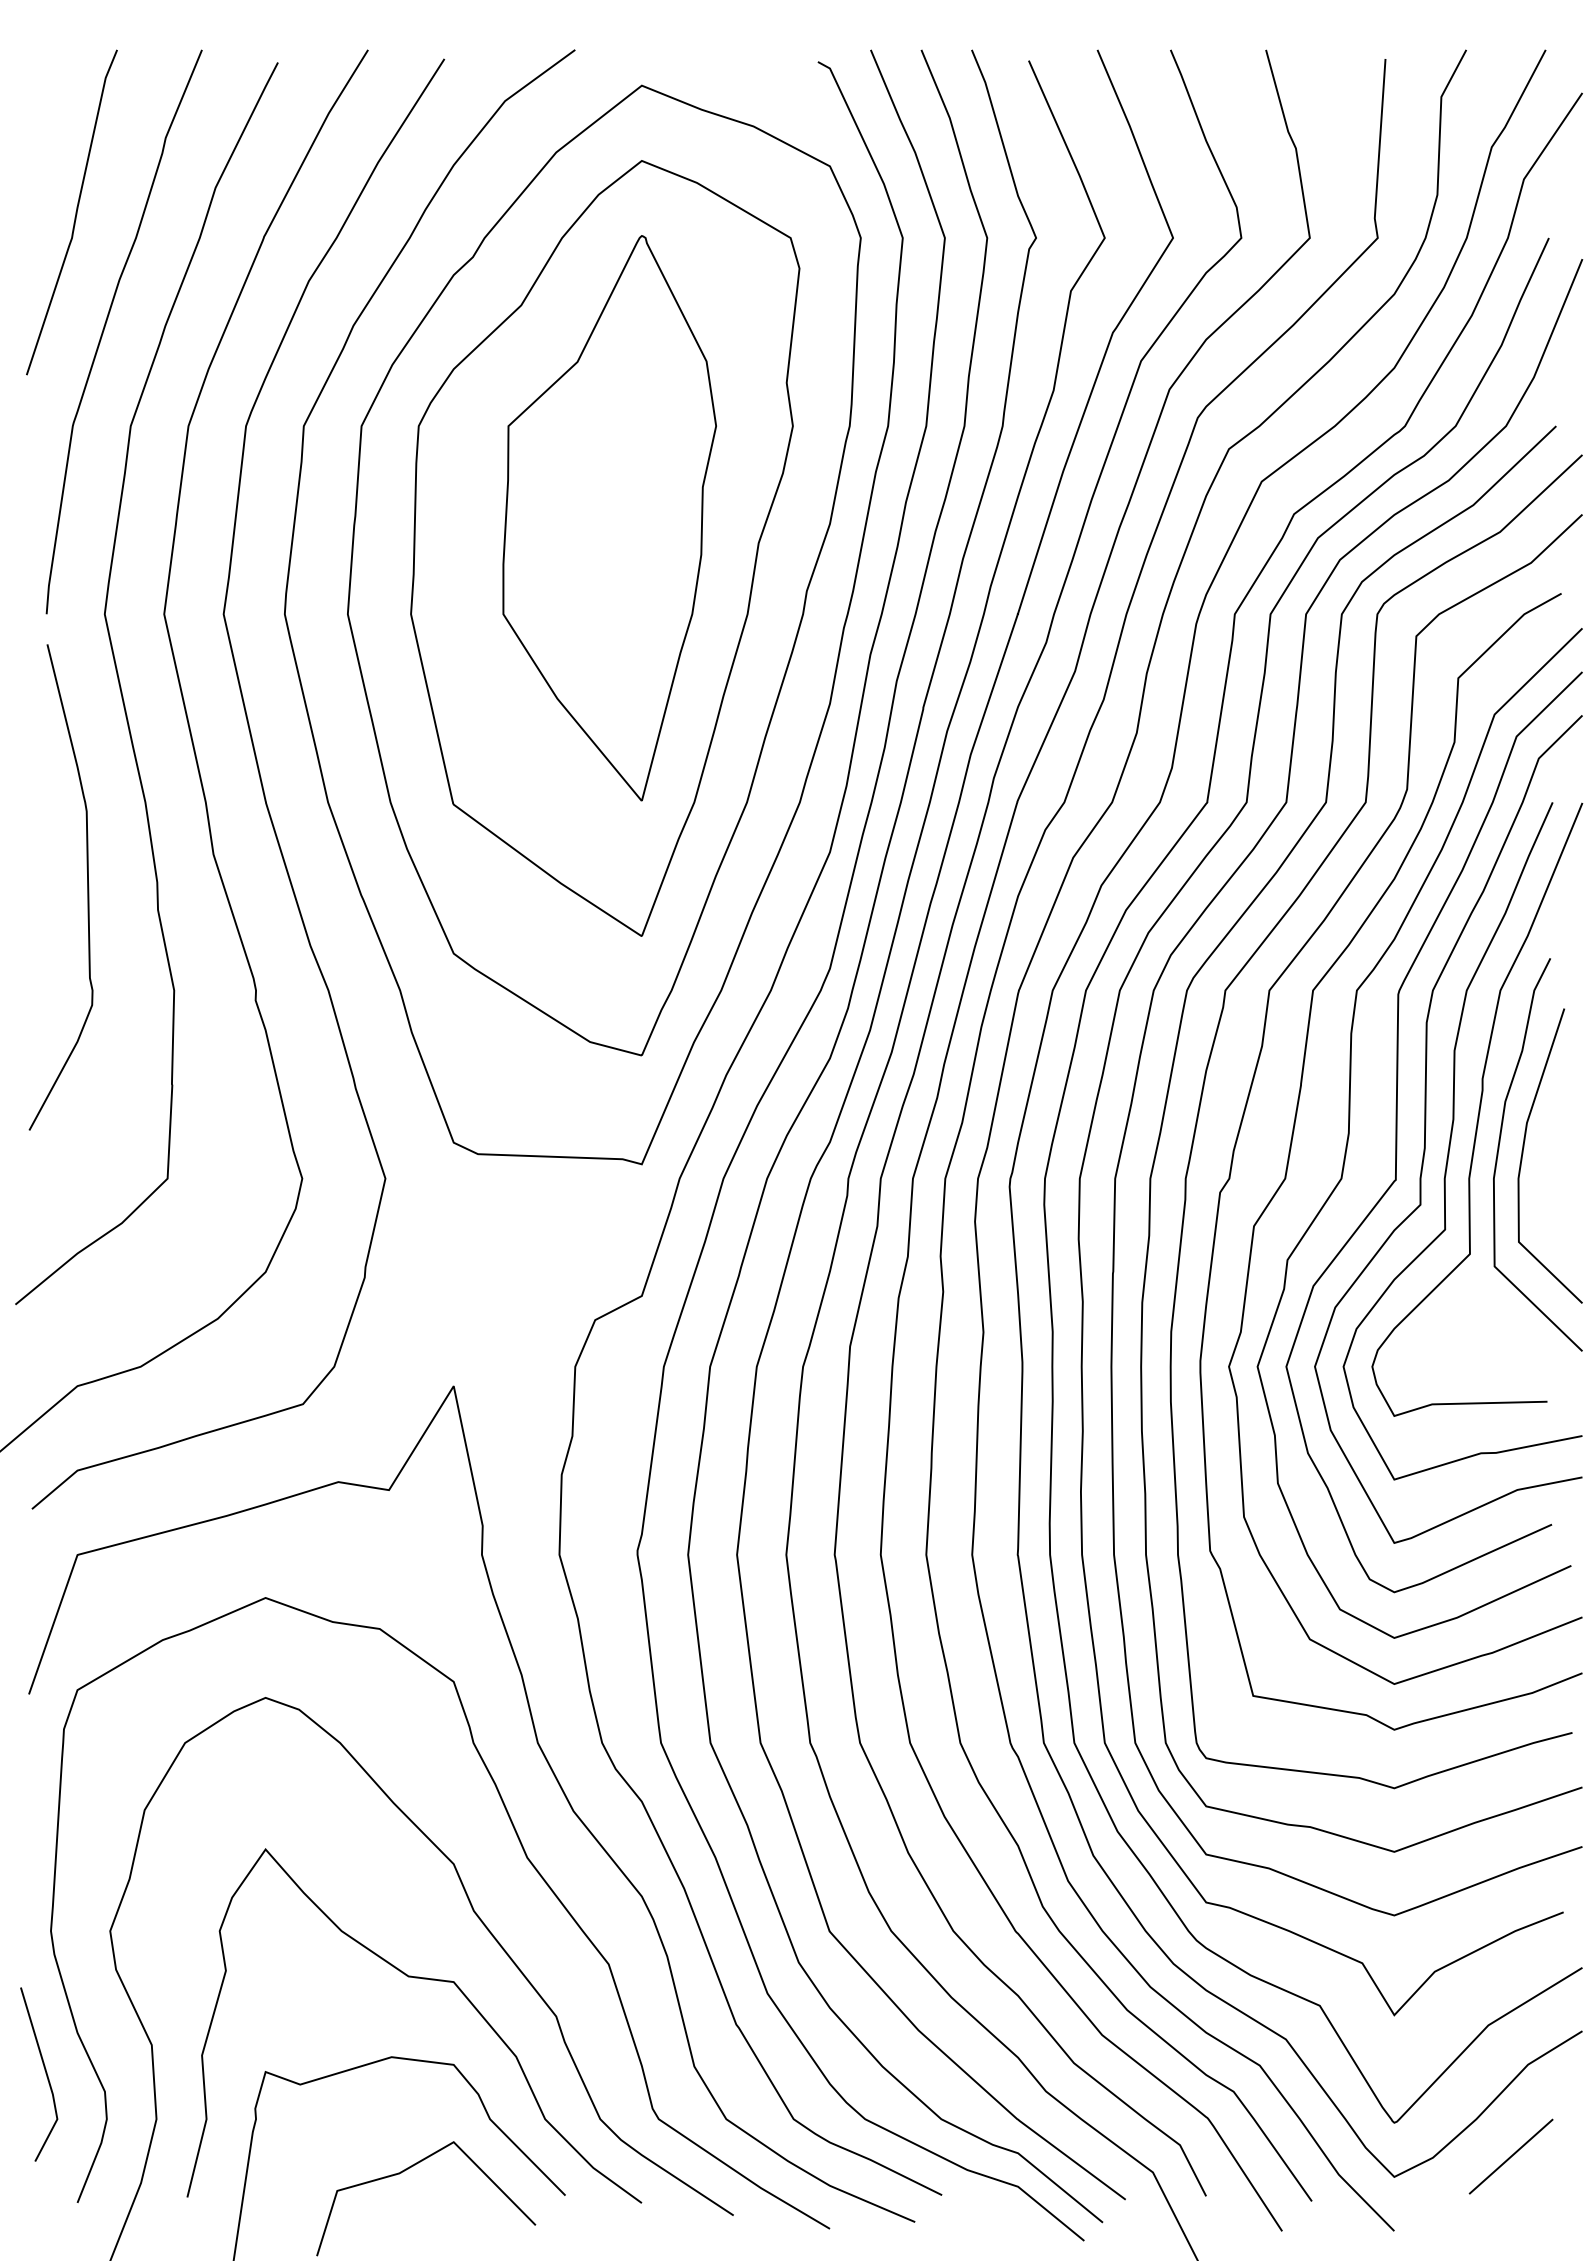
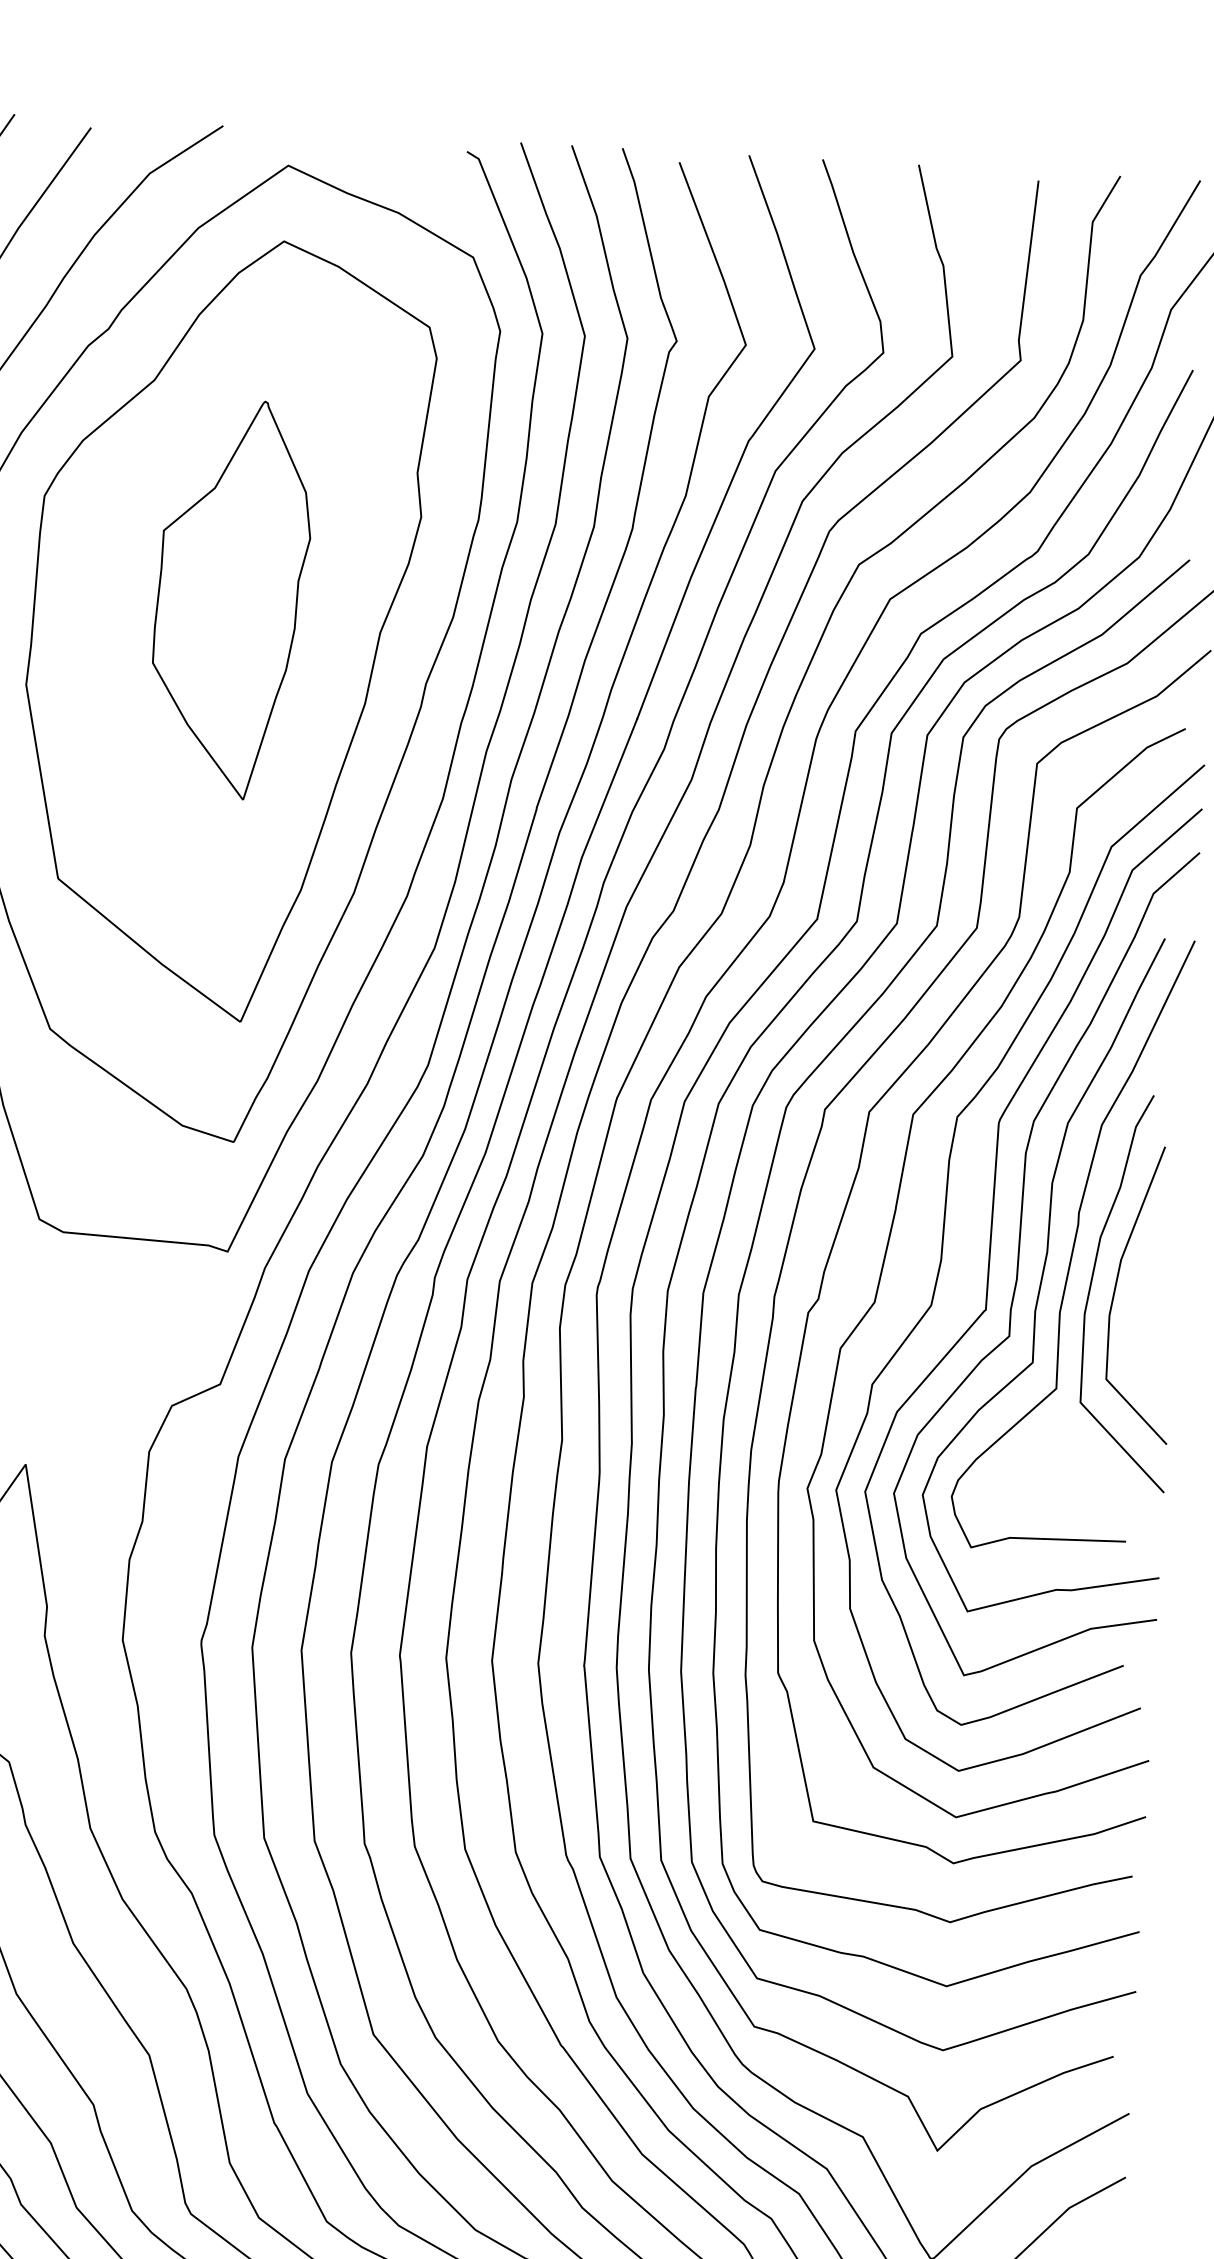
part: (609, 518) -> (231, 599), size x0.7

